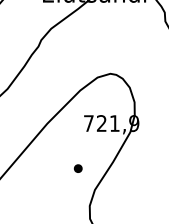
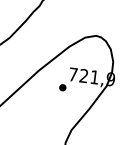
part: (77, 168) -> (62, 87), moved

